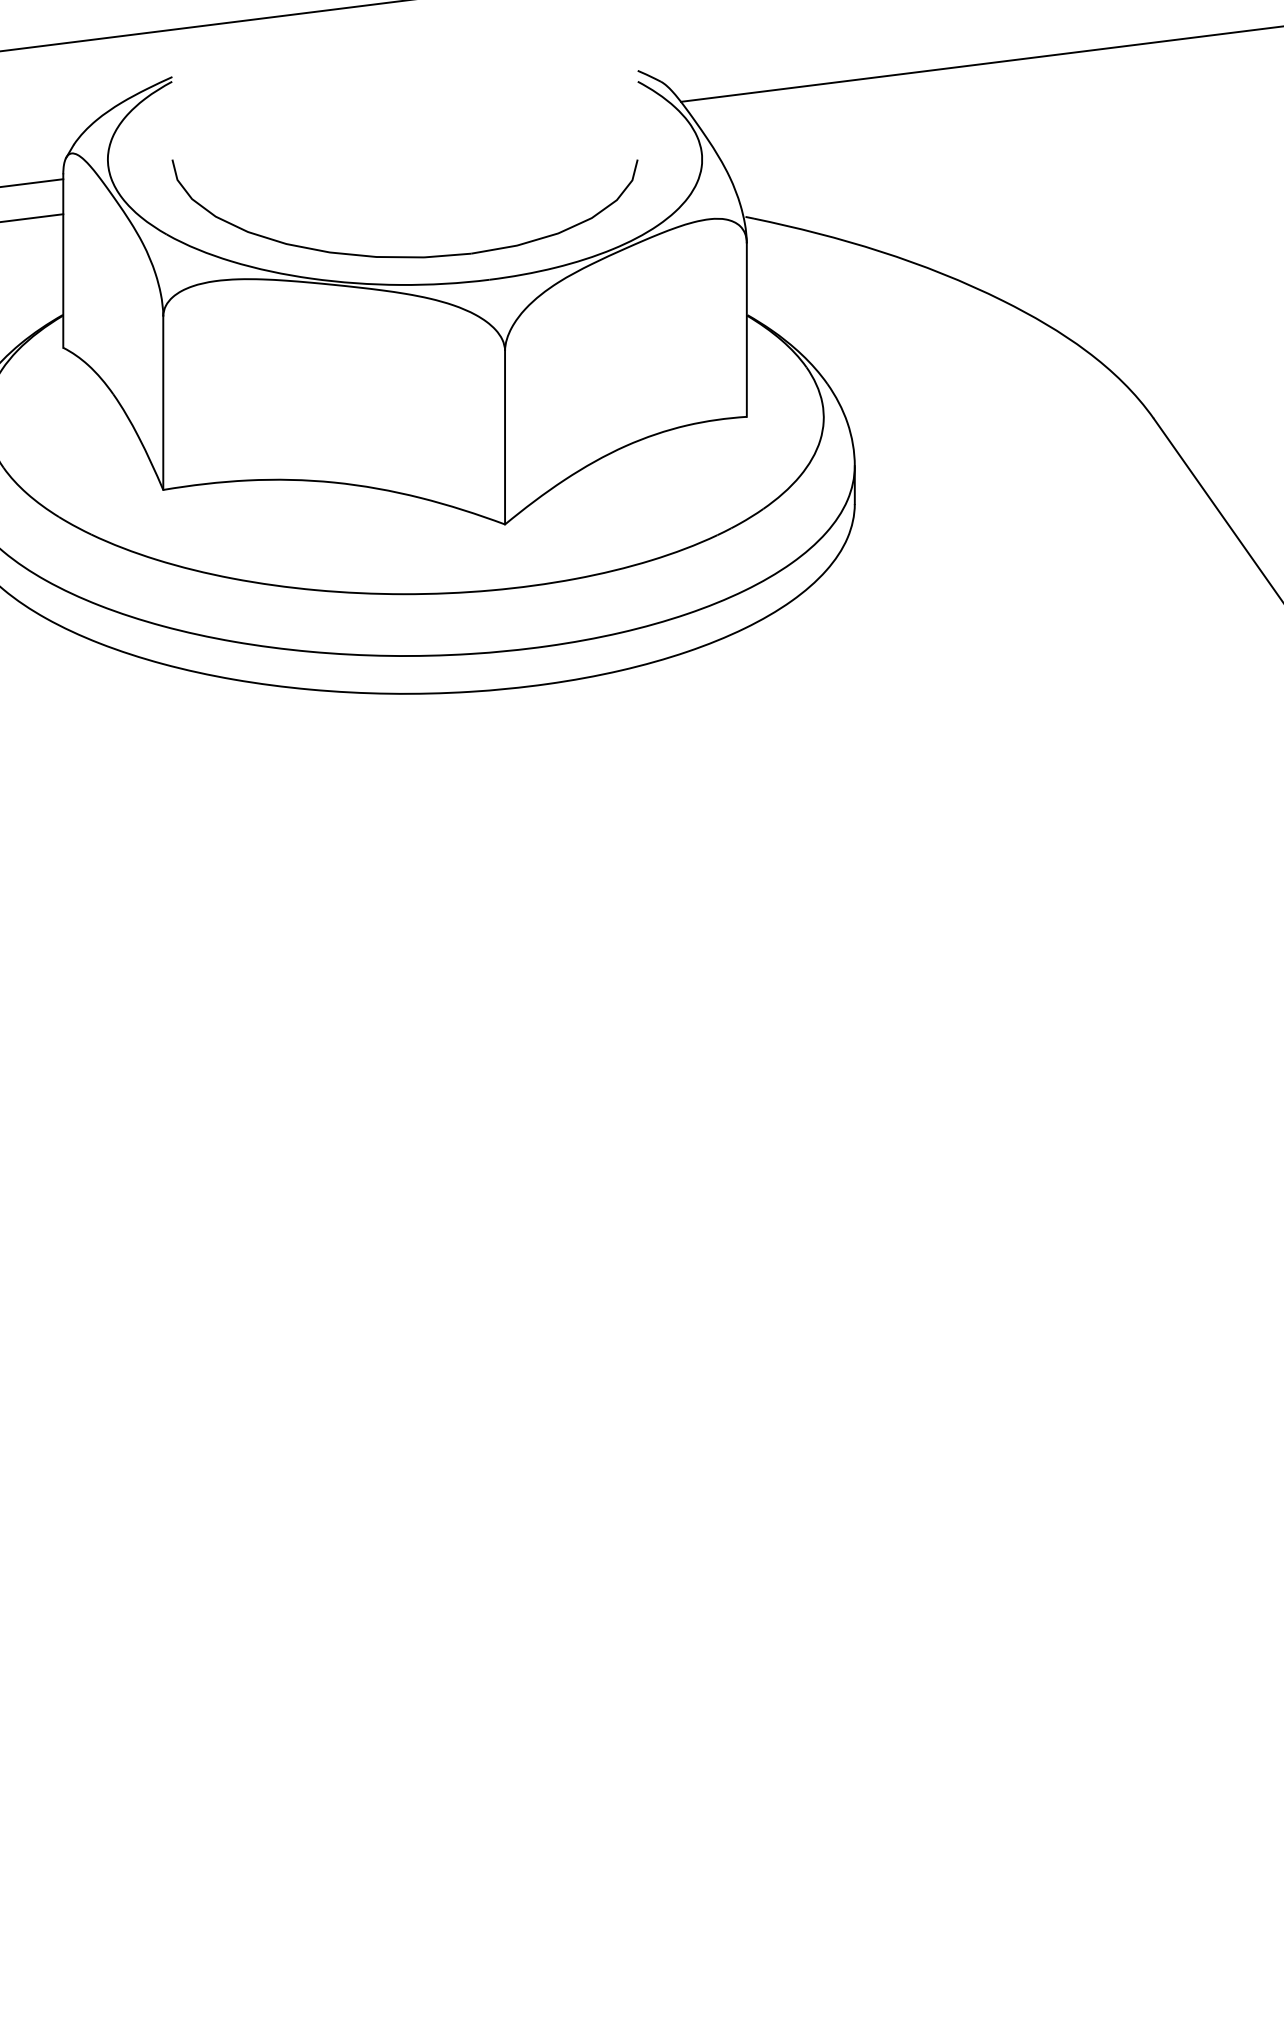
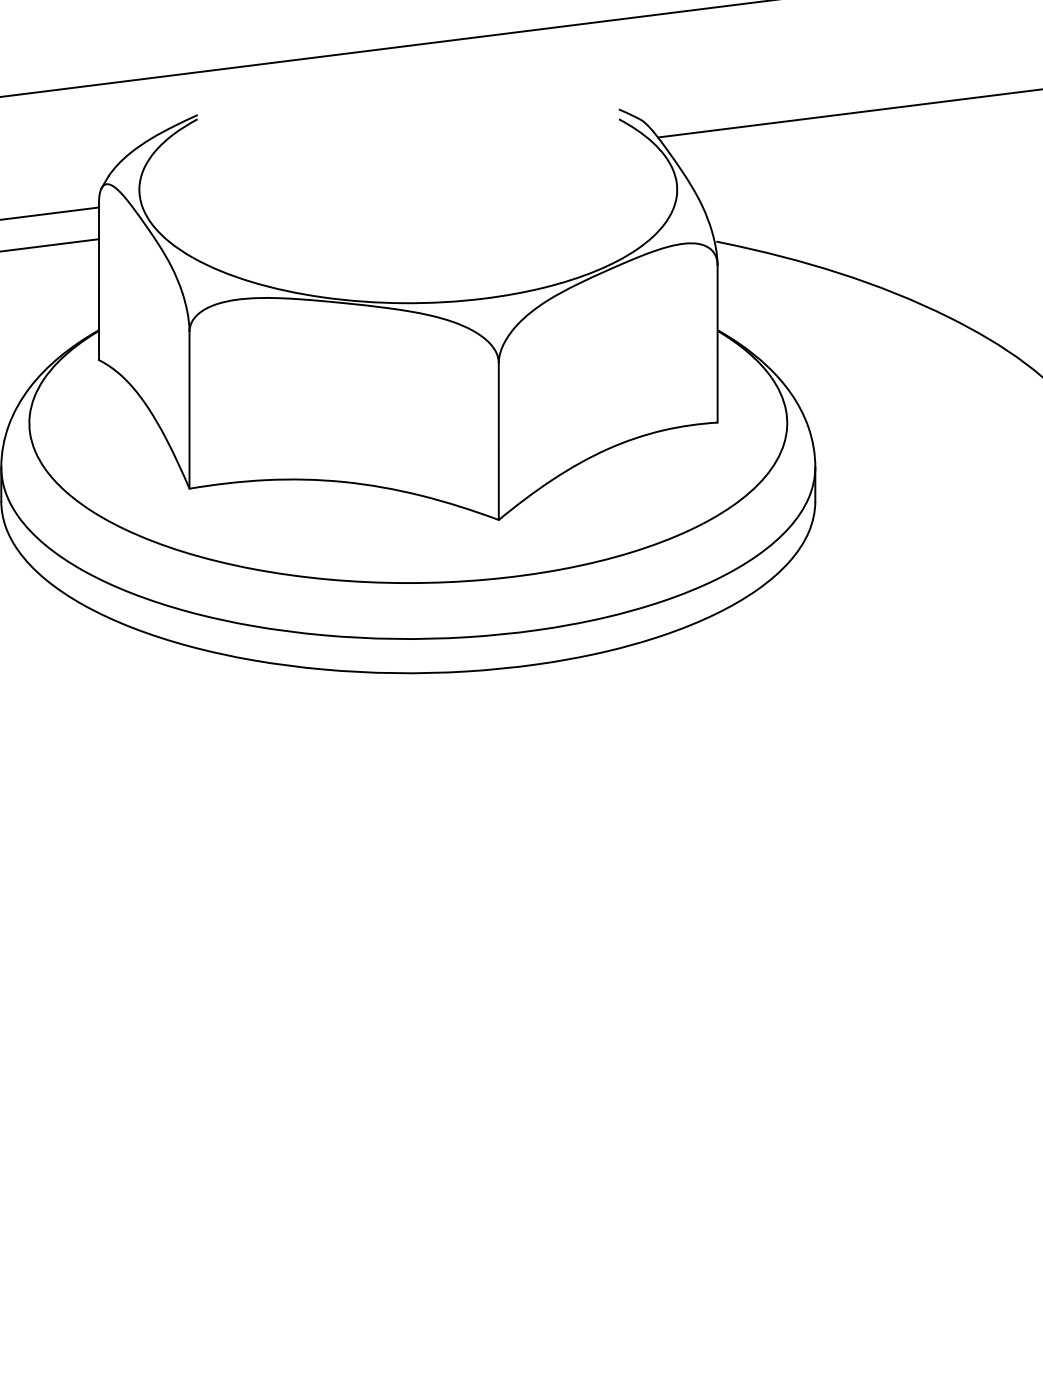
part: (404, 256) -> (407, 277), removed

